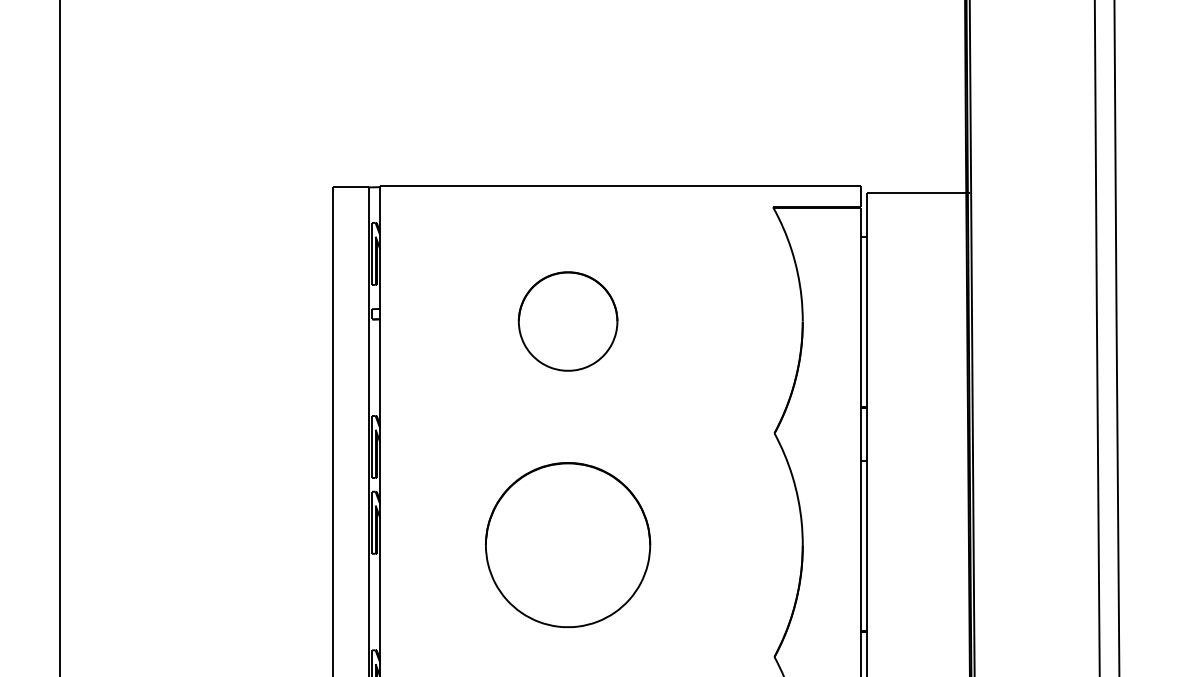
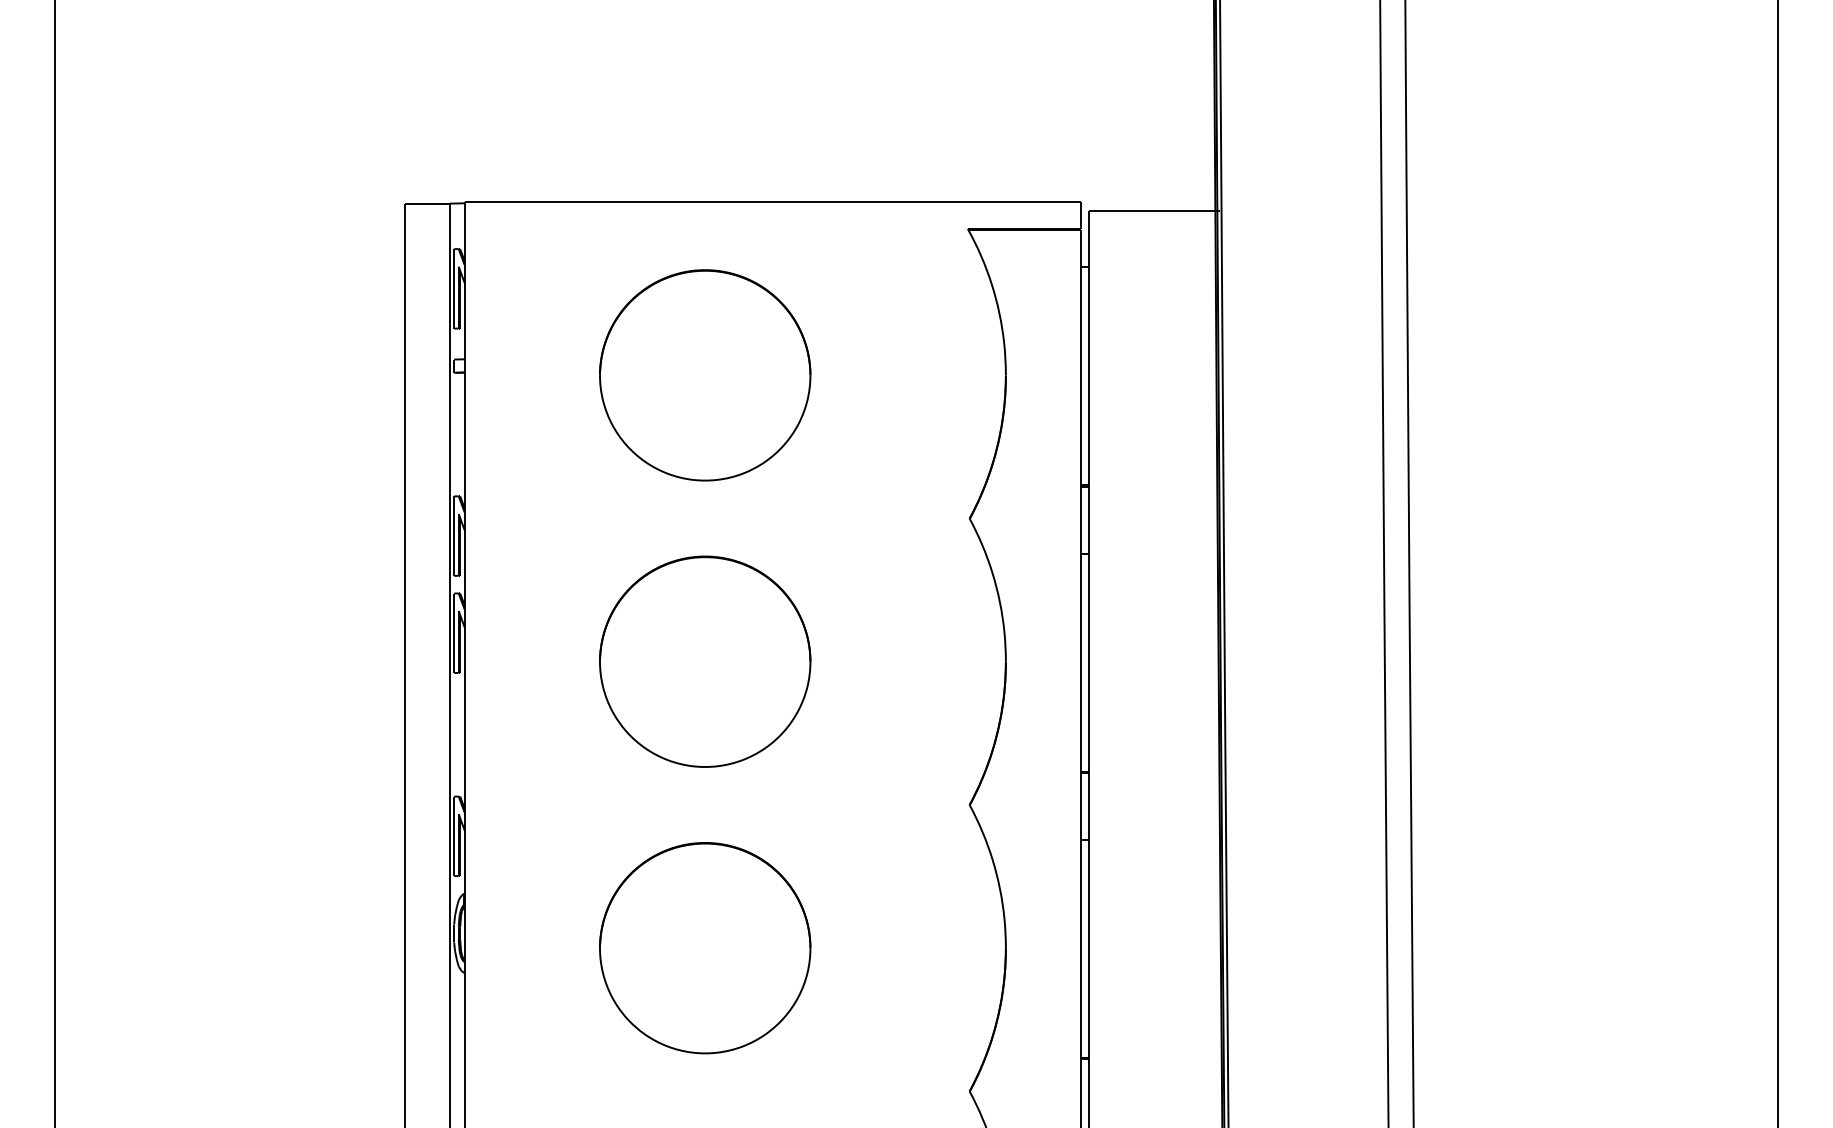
part: (568, 321) -> (705, 375), size x1.67

